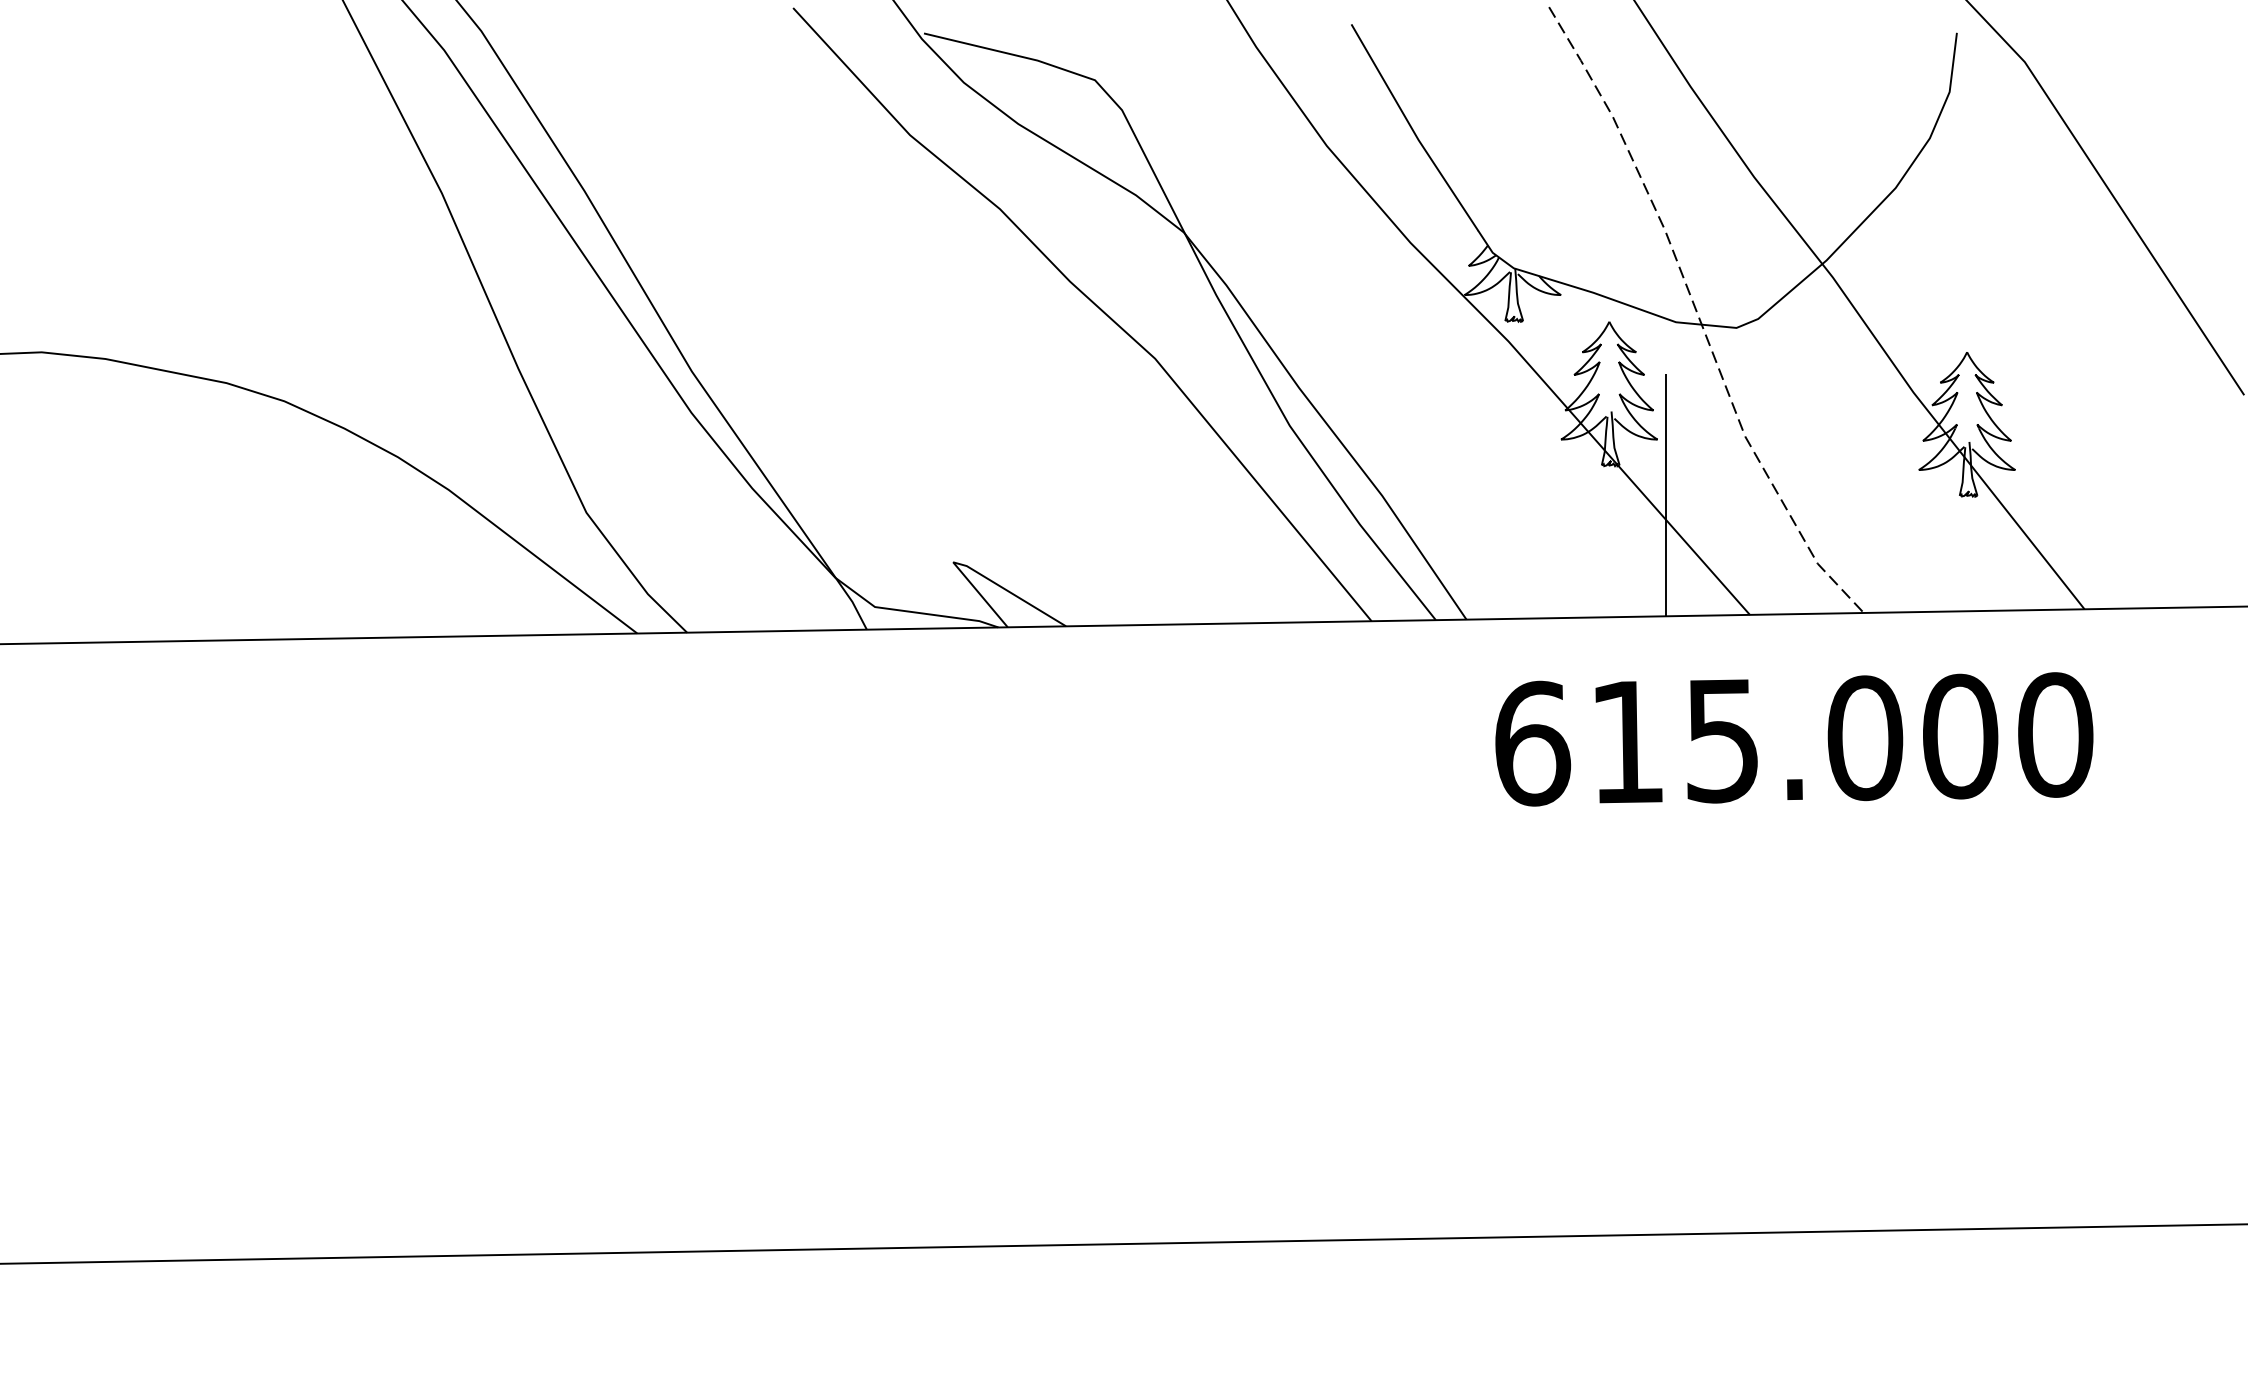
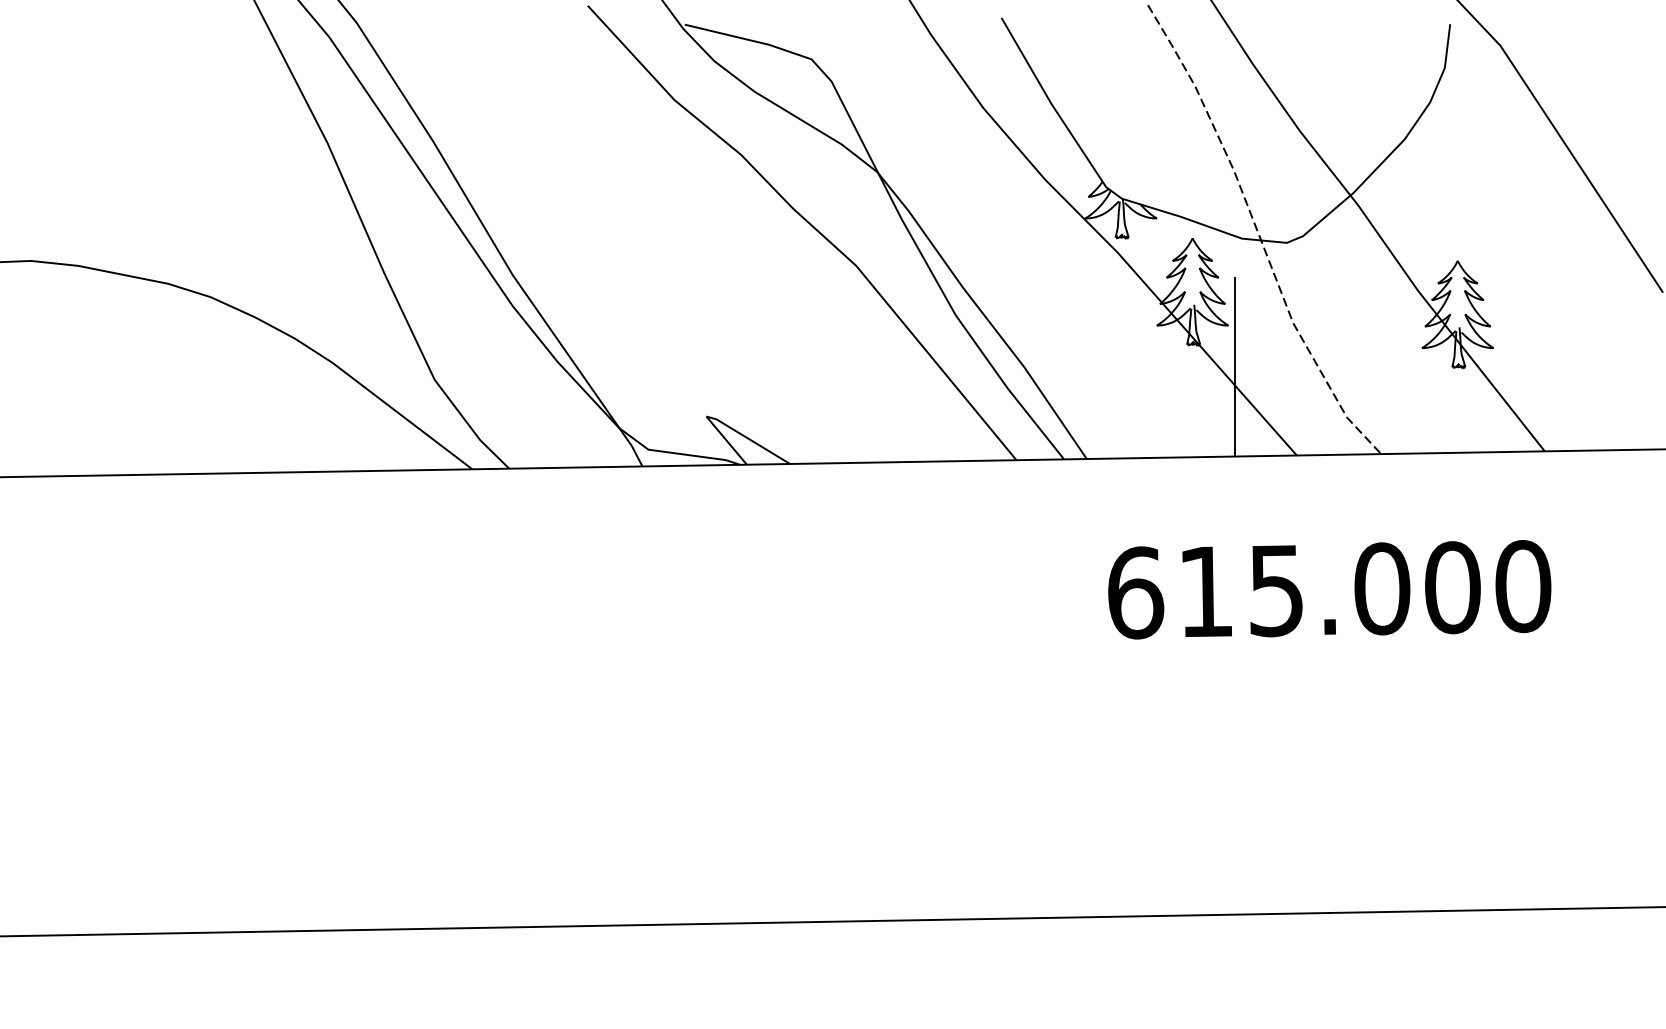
text: (1794, 739) -> (1329, 589), moved

